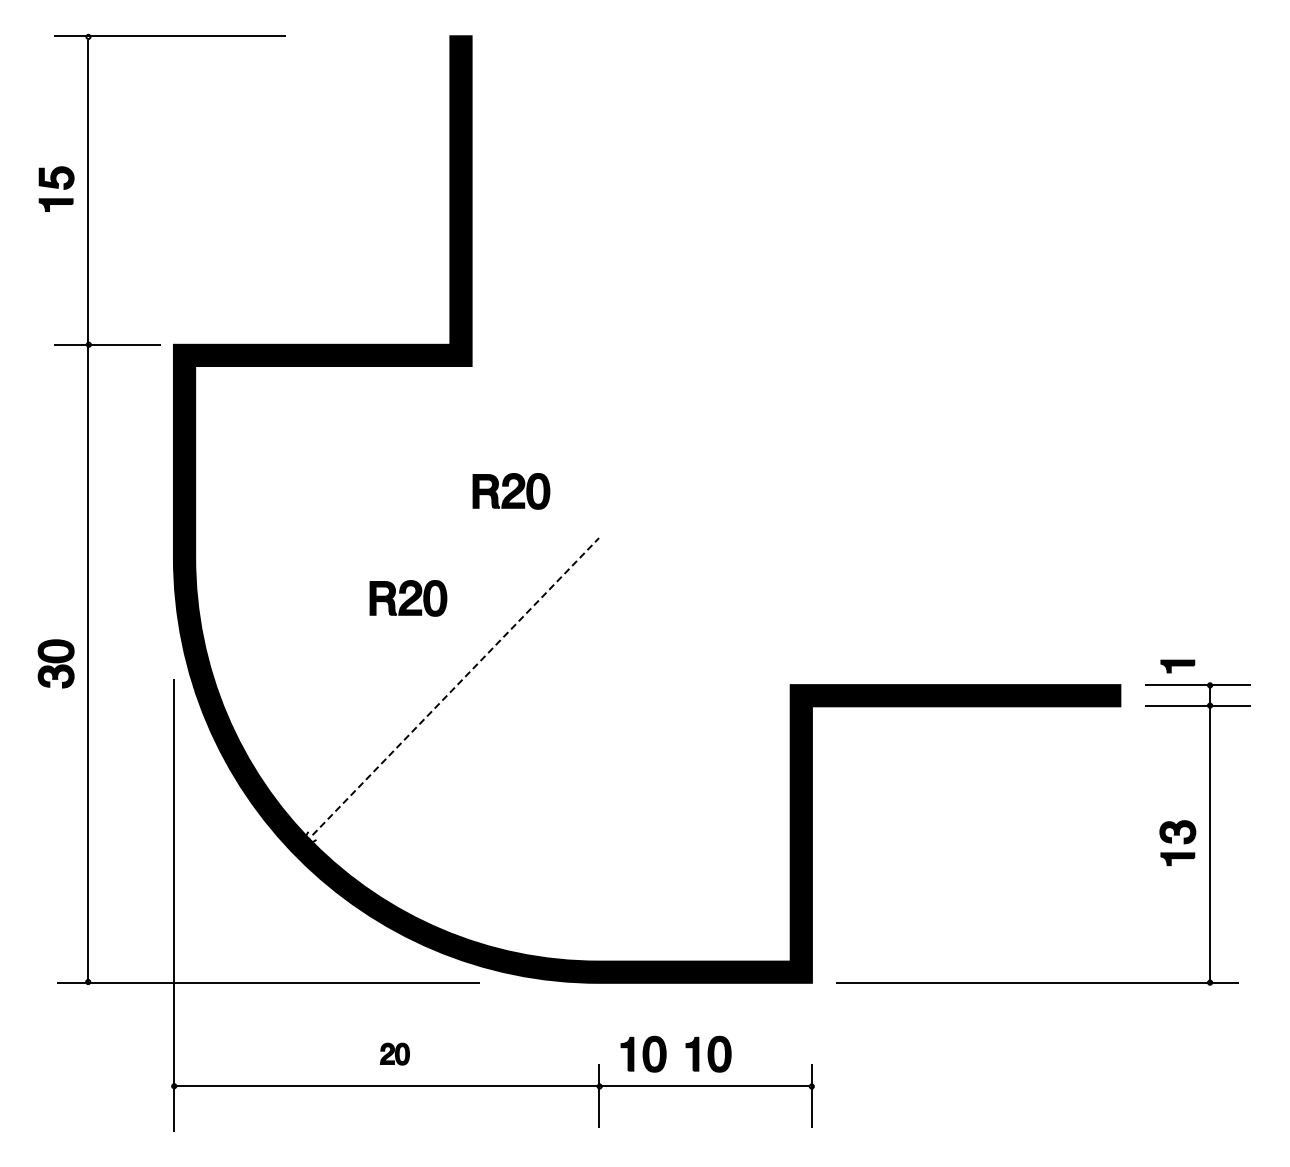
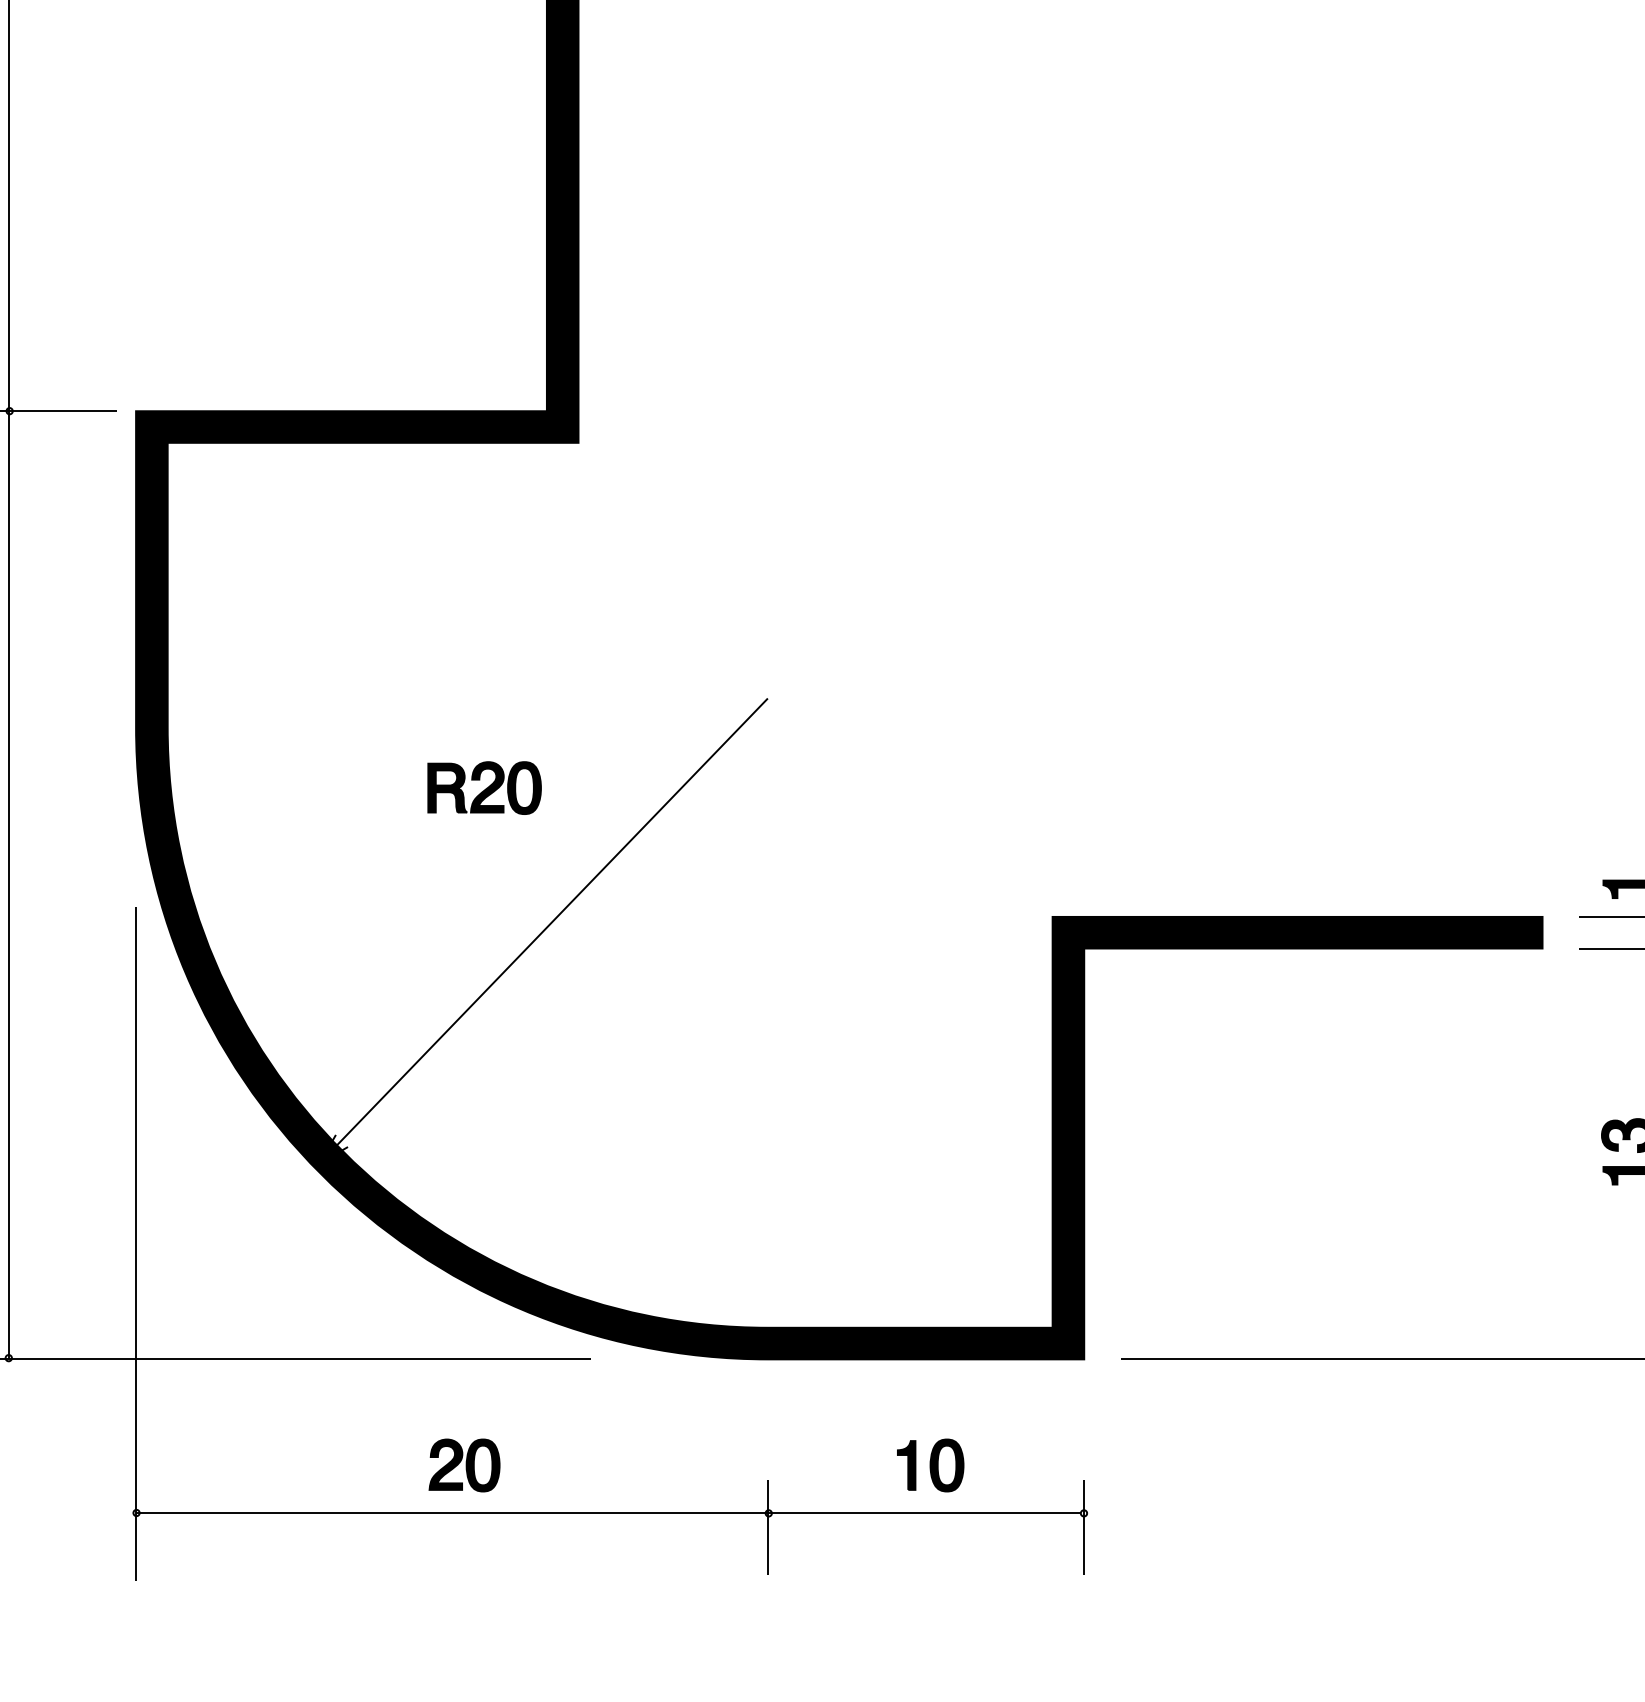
part: (511, 491) -> (637, 629), removed
line: (448, 694) -> (544, 930), dashed -> solid
part: (394, 1053) -> (463, 1464), size x1.67
part: (643, 1053) -> (833, 1464), removed

